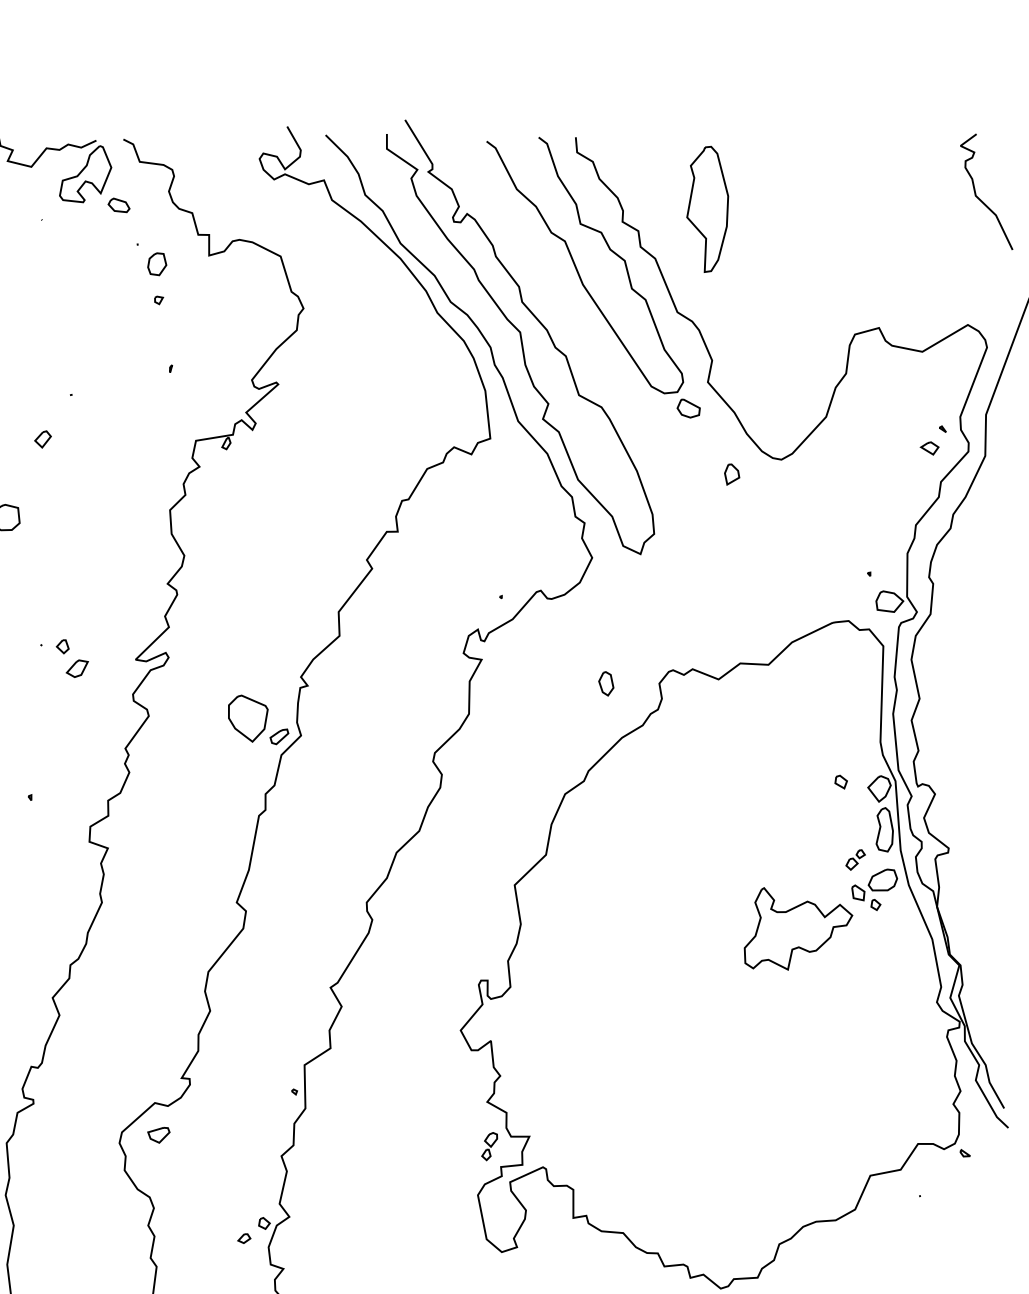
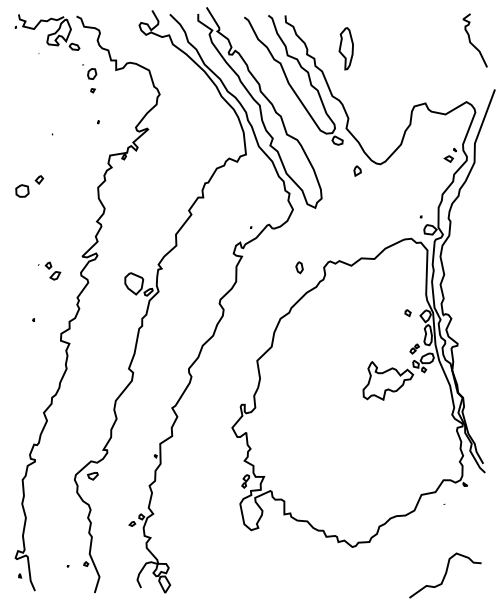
part: (705, 208) -> (345, 48), size x0.71
part: (43, 438) -> (39, 179), moved
part: (64, 657) -> (49, 270), moved

